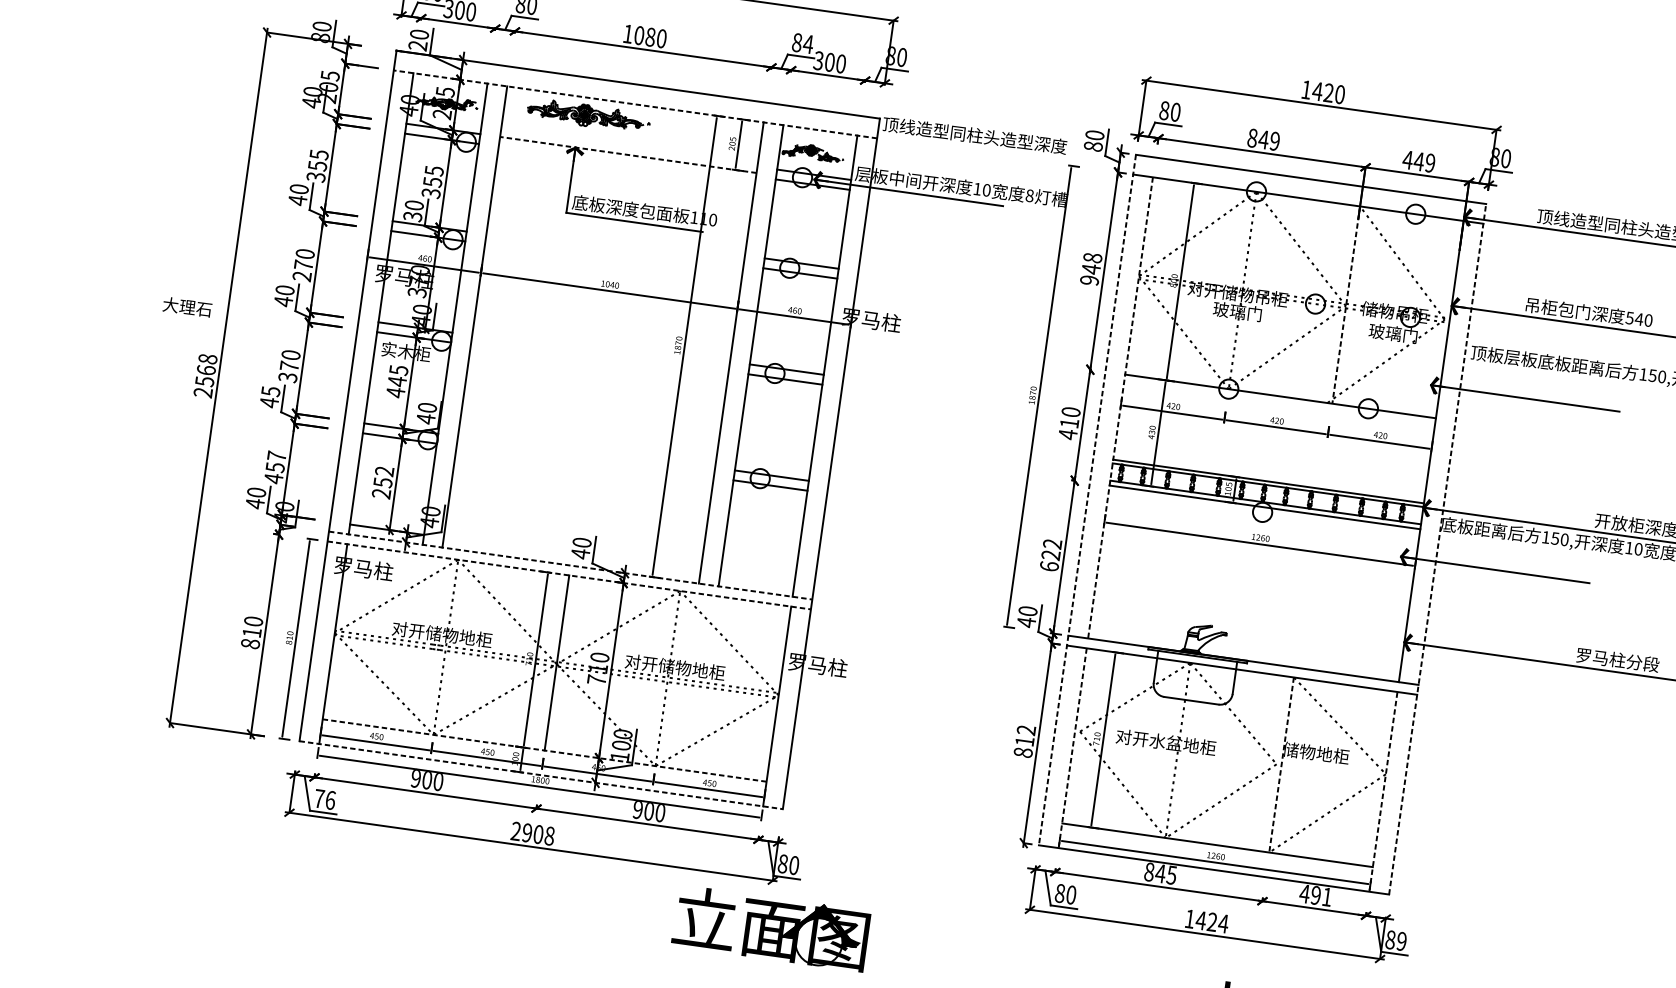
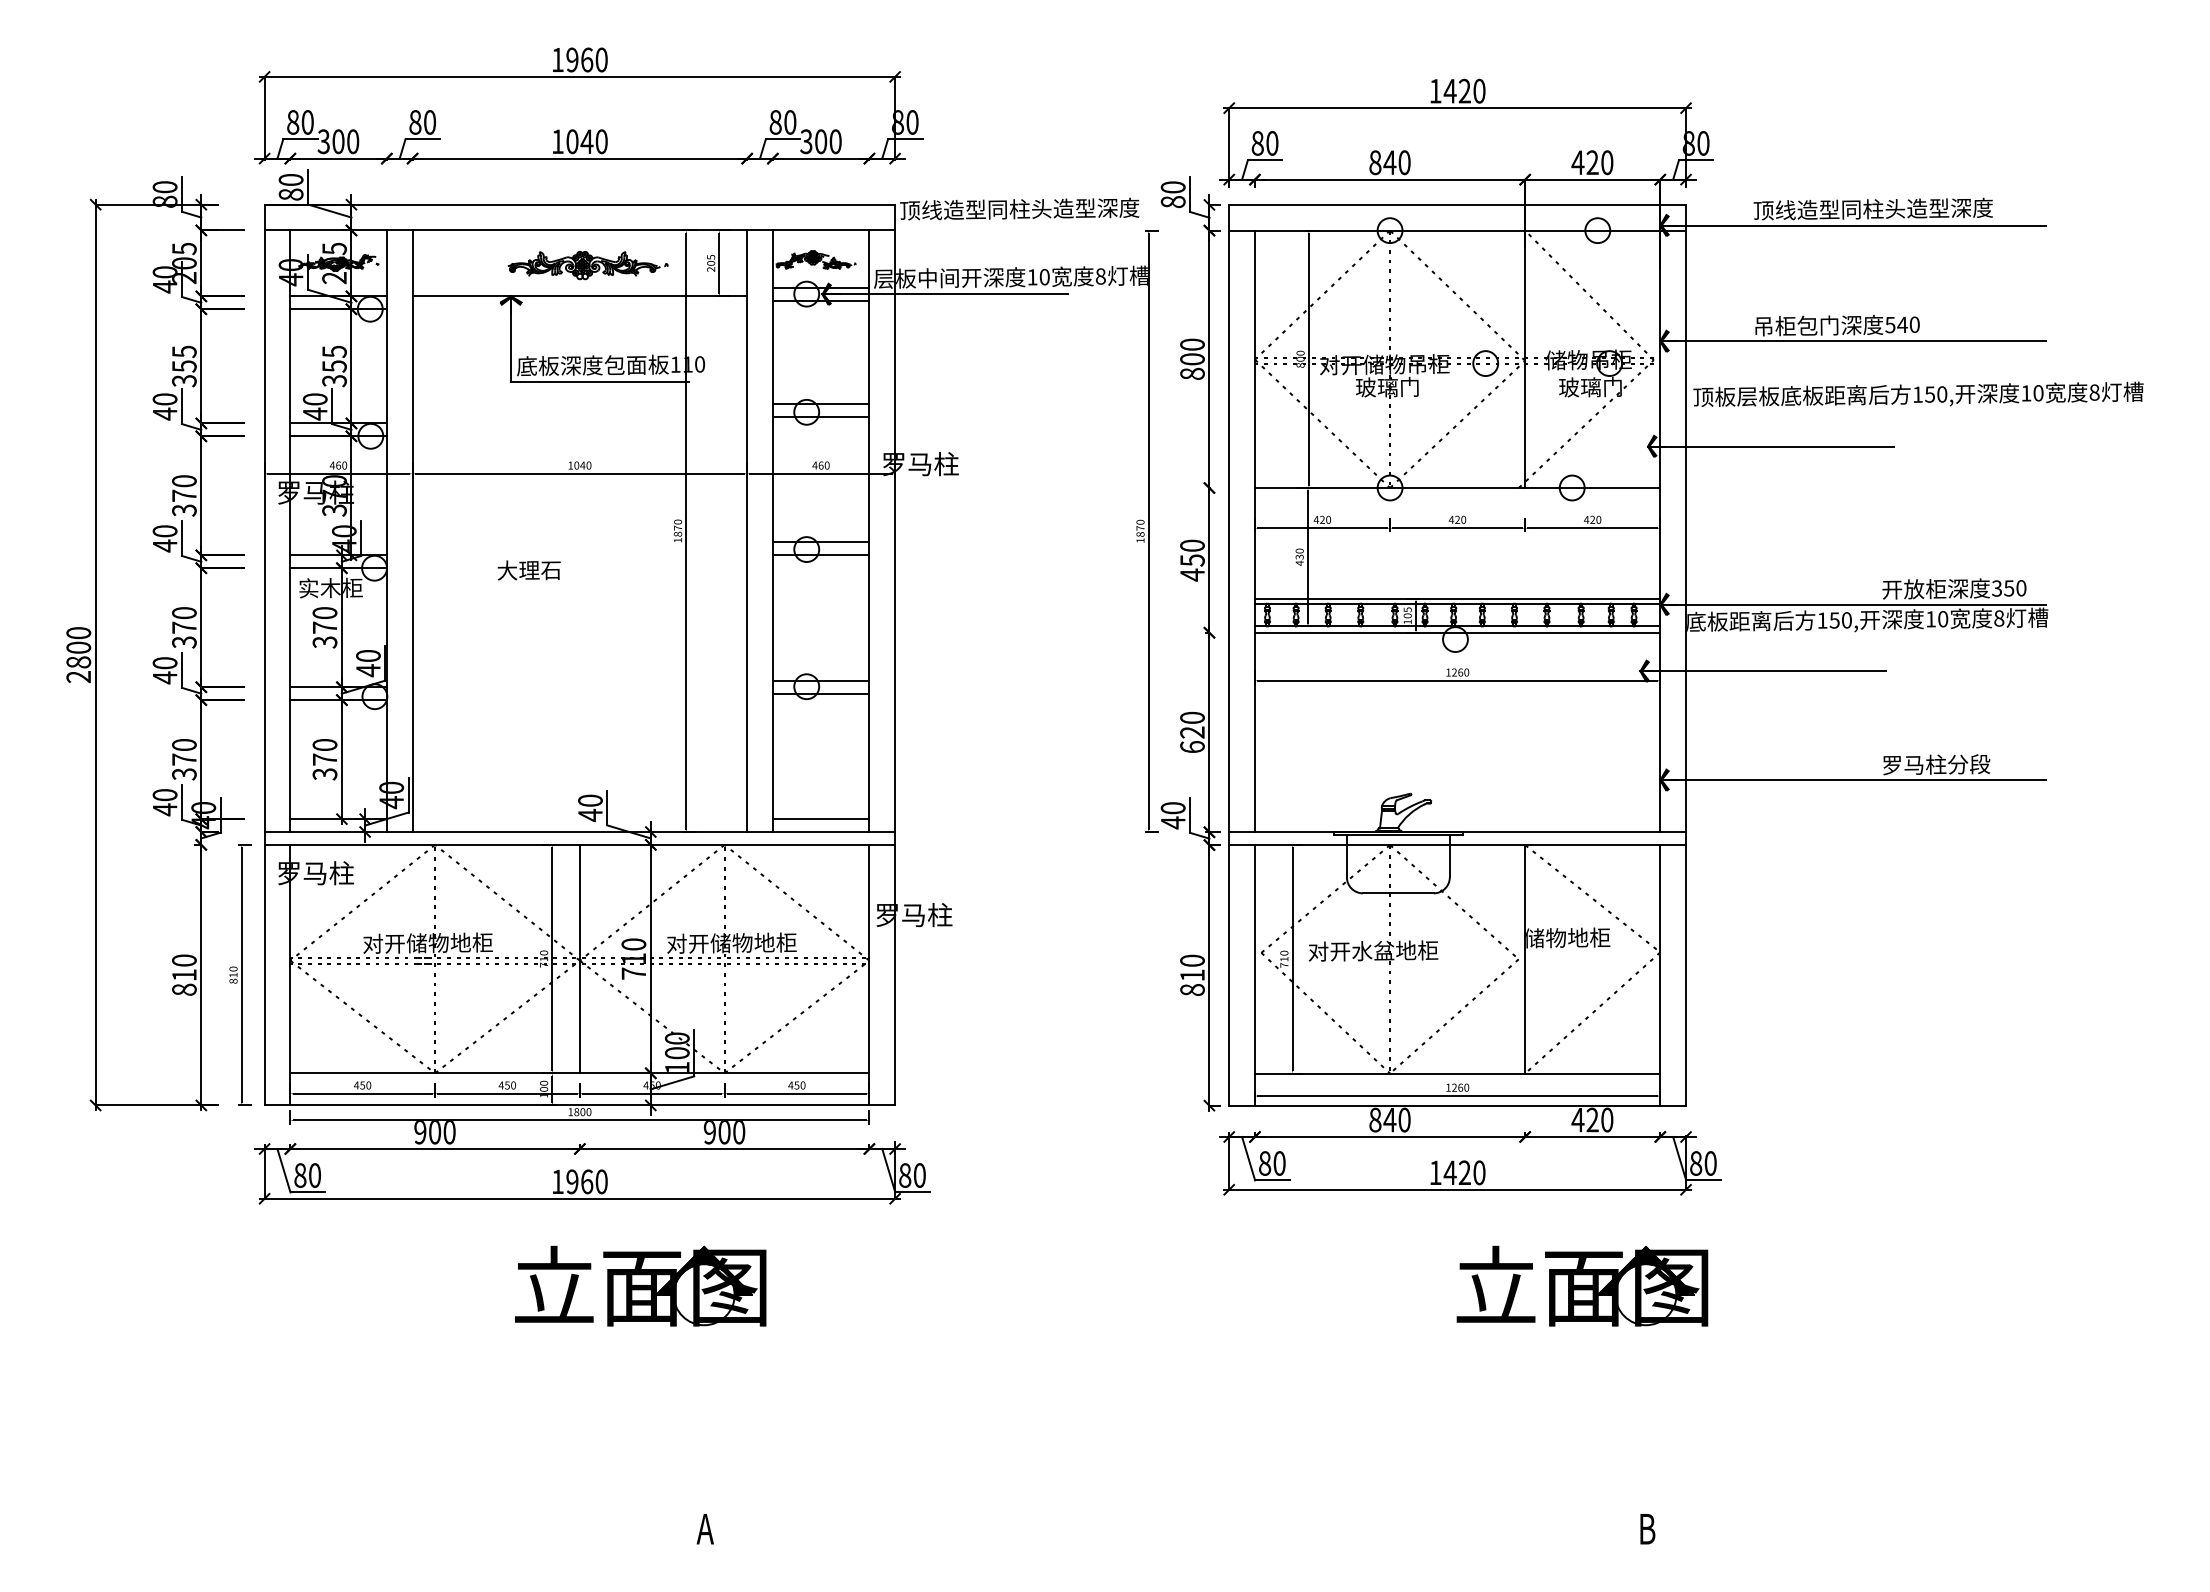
text: (650, 36) -> (586, 141), 1080 -> 1040
text: (807, 44) -> (789, 122), 84 -> 80
text: (417, 45) -> (290, 194), 20 -> 80
line: (635, 104) -> (579, 230), dashed -> solid
part: (588, 115) -> (587, 265), moved
text: (1274, 141) -> (1404, 162), 849 -> 840
line: (628, 155) -> (579, 296), dashed -> solid
text: (1424, 162) -> (1599, 162), 449 -> 420
text: (412, 216) -> (314, 413), 30 -> 40
text: (1091, 268) -> (1192, 358), 948 -> 800
text: (302, 276) -> (184, 510), 270 -> 370
line: (1346, 305) -> (1525, 359), dashed -> solid
text: (186, 307) -> (528, 570), moved
text: (206, 370) -> (78, 647), 2568 -> 2800
text: (396, 382) -> (324, 628), 445 -> 370
text: (270, 391) -> (164, 663), 45 -> 40
line: (1120, 407) -> (1254, 531), dashed -> solid
text: (1069, 423) -> (1192, 560), 410 -> 450
text: (275, 467) -> (184, 759), 457 -> 370
text: (382, 482) -> (324, 759), 252 -> 370
line: (1087, 500) -> (1229, 655), dashed -> solid
text: (1052, 543) -> (1192, 717), 622 -> 620
line: (1438, 548) -> (1686, 654), dashed -> solid
line: (571, 566) -> (580, 832), dashed -> solid
line: (569, 575) -> (580, 844), dashed -> solid
line: (756, 581) -> (820, 819), added
text: (1026, 730) -> (1192, 960), 812 -> 810
line: (1072, 748) -> (1254, 975), dashed -> solid
line: (544, 750) -> (579, 1073), dashed -> solid
line: (1281, 765) -> (1525, 959), dashed -> solid
line: (541, 775) -> (580, 1105), dashed -> solid
line: (1383, 791) -> (1660, 974), dashed -> solid
text: (324, 799) -> (307, 1175), 76 -> 80
text: (532, 833) -> (579, 1181), 2908 -> 1960
text: (1171, 874) -> (1404, 1119), 845 -> 840
text: (1321, 895) -> (1599, 1119), 491 -> 420
text: (1222, 923) -> (1478, 1172), 1424 -> 1420
part: (771, 927) -> (640, 1285), moved
text: (1401, 941) -> (1710, 1163), 89 -> 80

